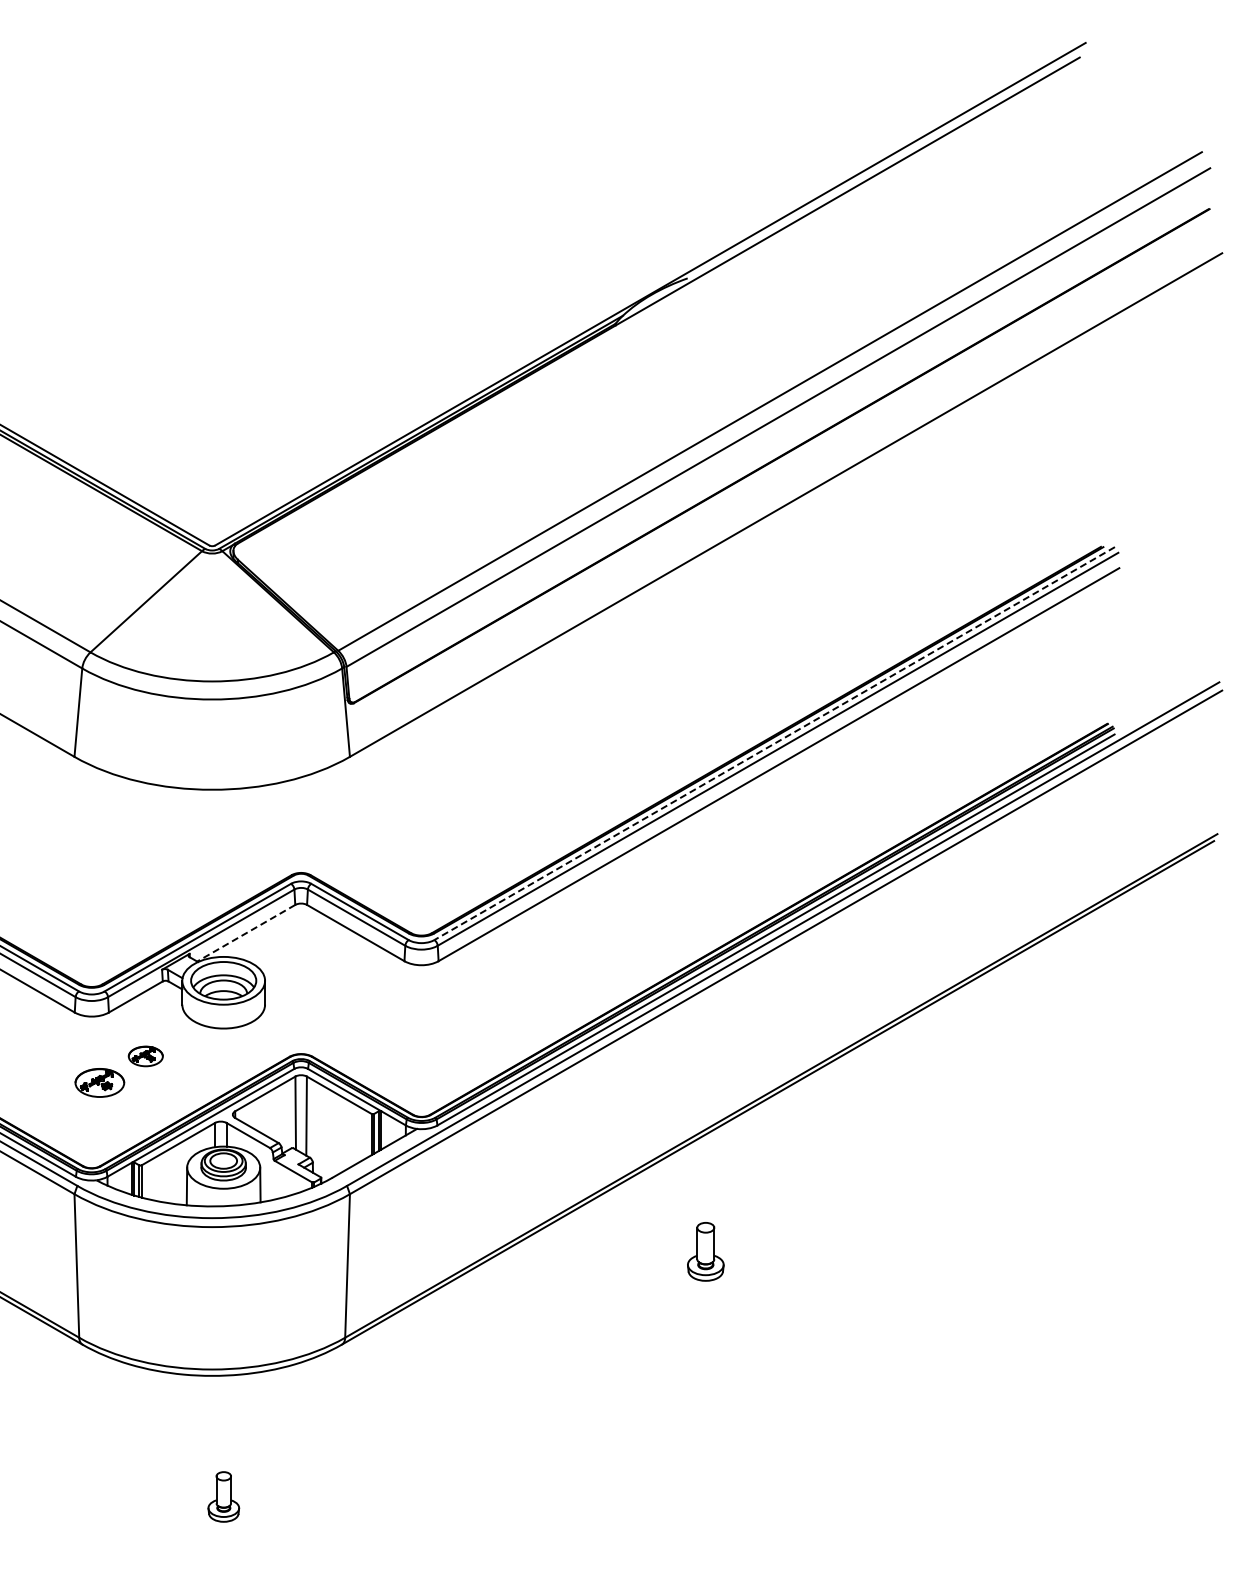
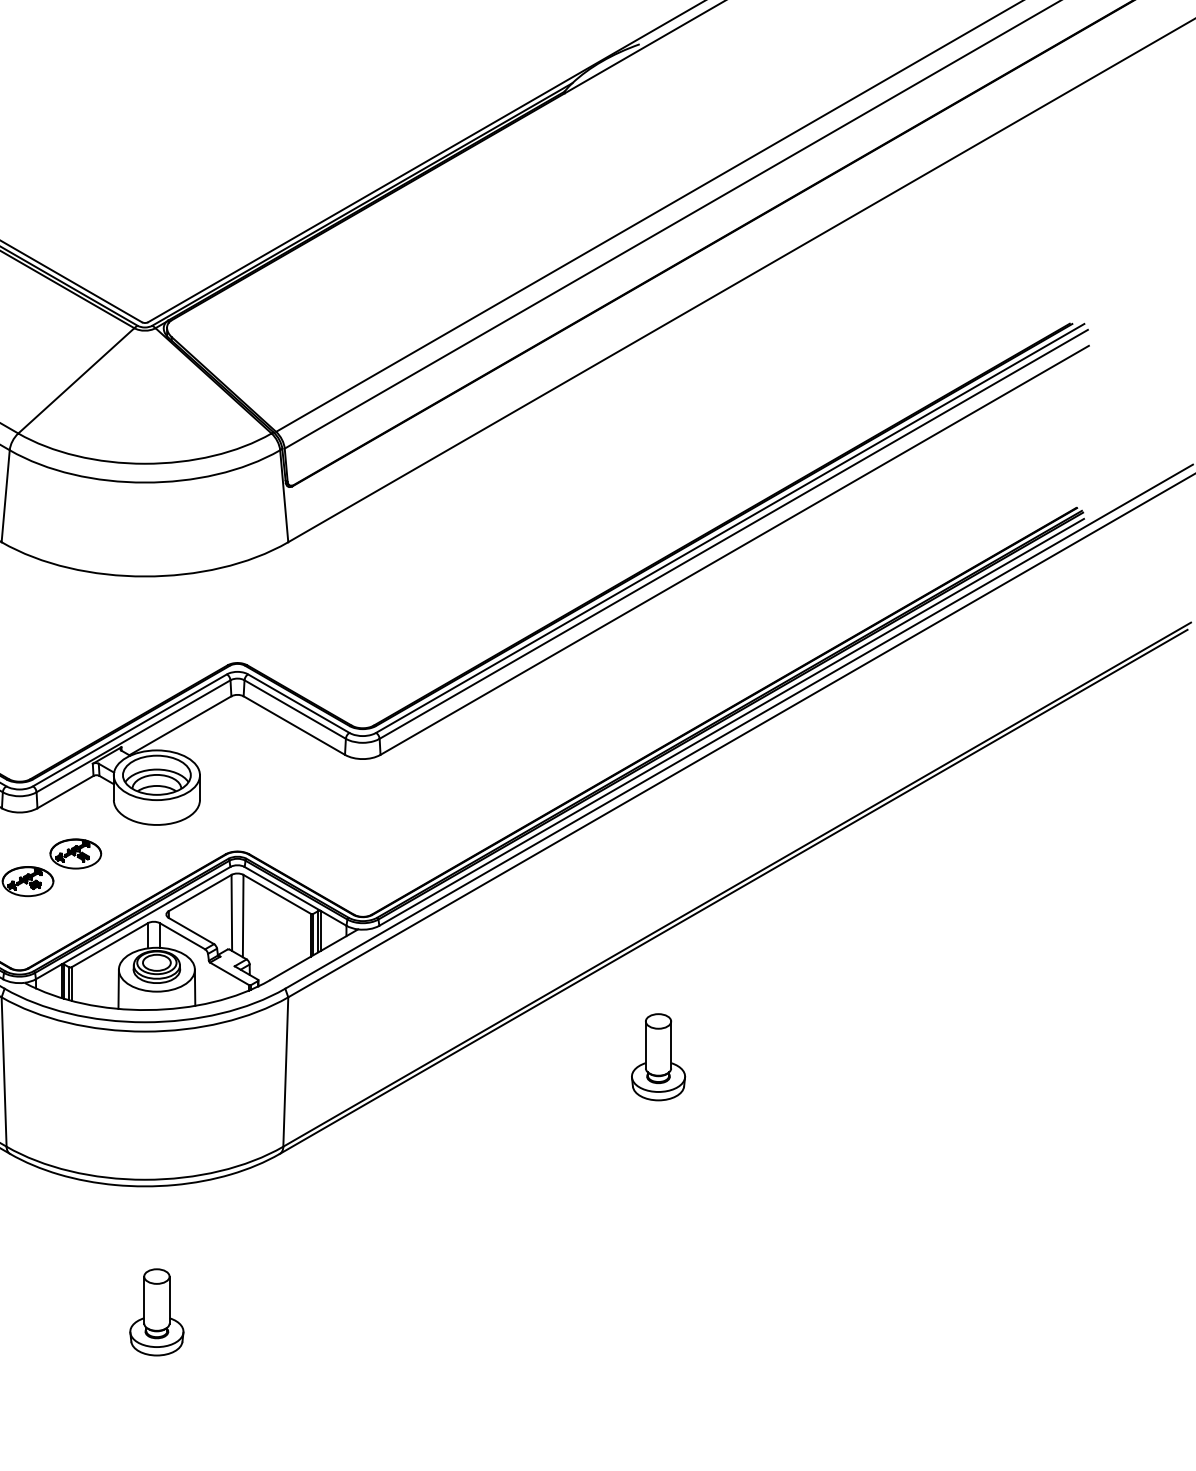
line: (774, 743) -> (730, 528), dashed -> solid
line: (246, 933) -> (180, 726), dashed -> solid
part: (145, 1056) -> (75, 854), size x1.43
part: (705, 1251) -> (658, 1056), size x1.43
part: (223, 1496) -> (156, 1311), size x1.67

